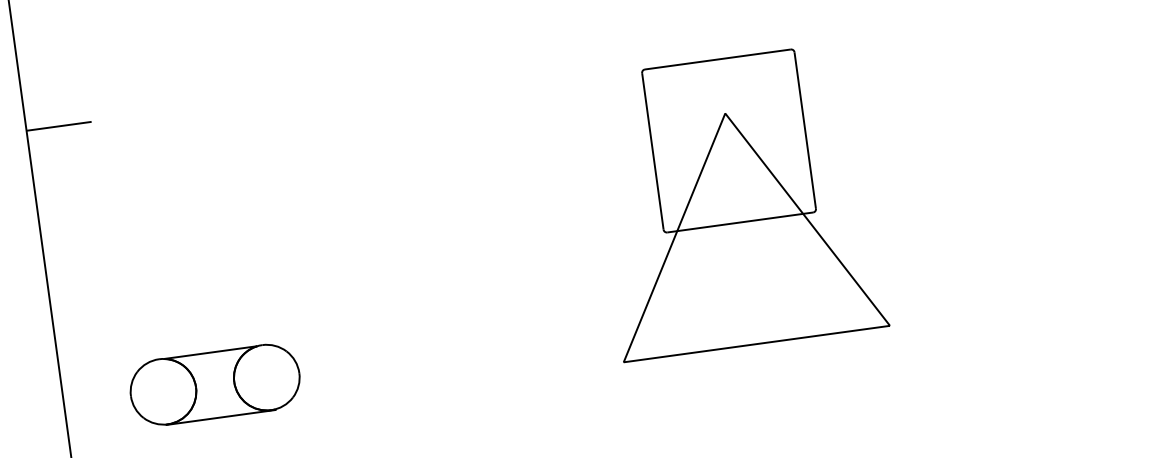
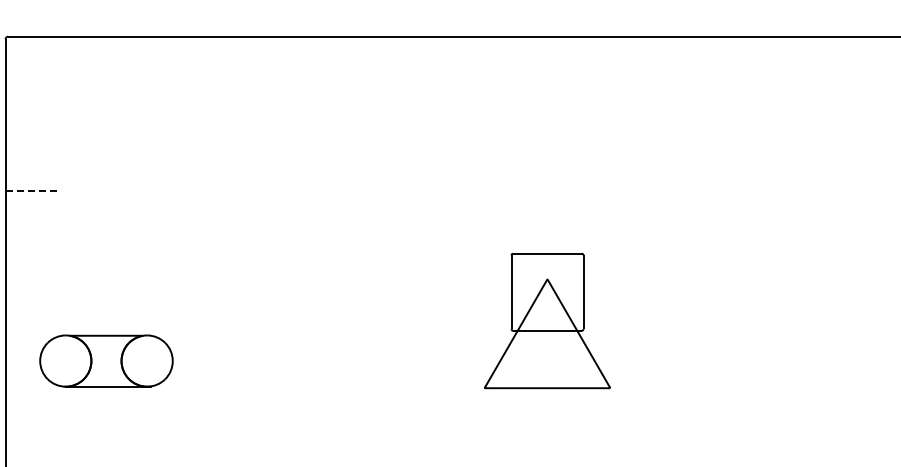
line: (59, 125) -> (31, 190), solid -> dashed
part: (737, 201) -> (547, 320), size x0.6
part: (215, 383) -> (106, 360), moved

